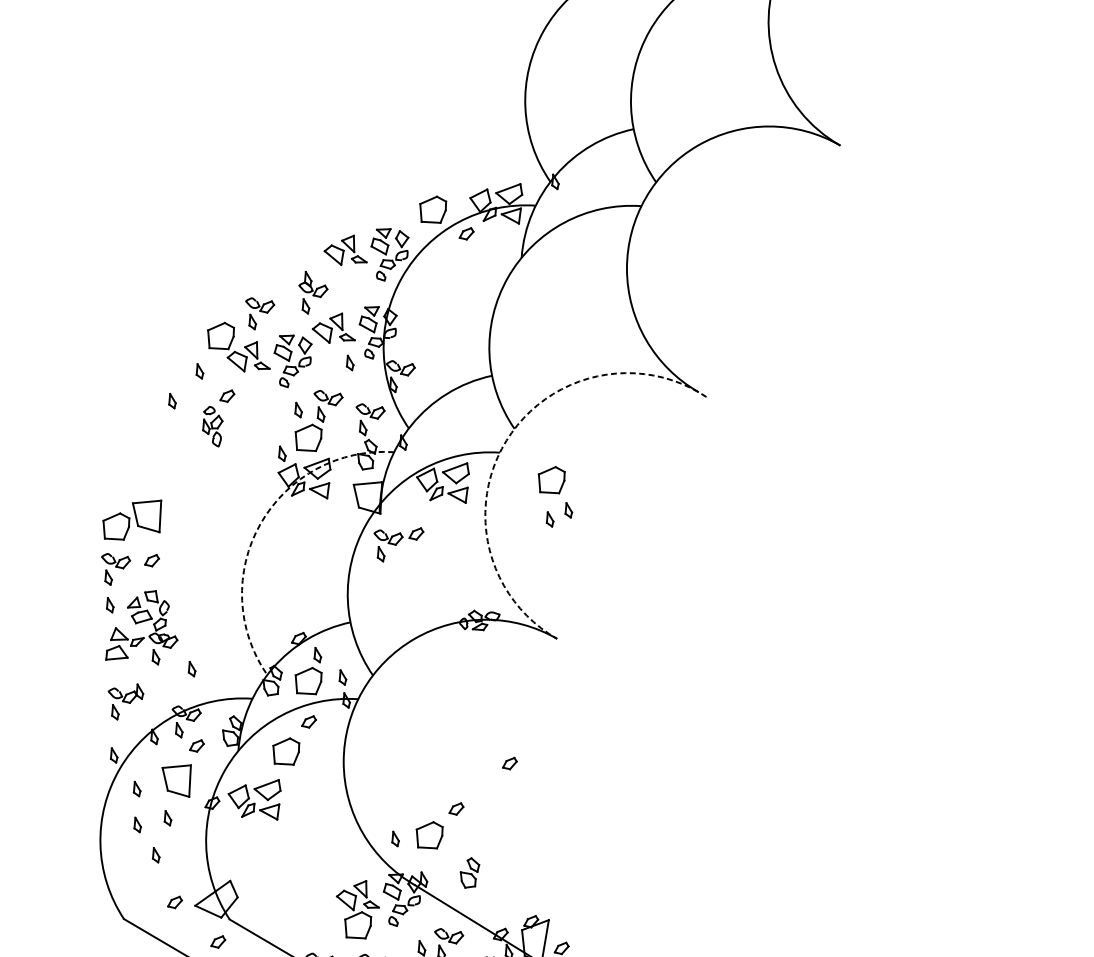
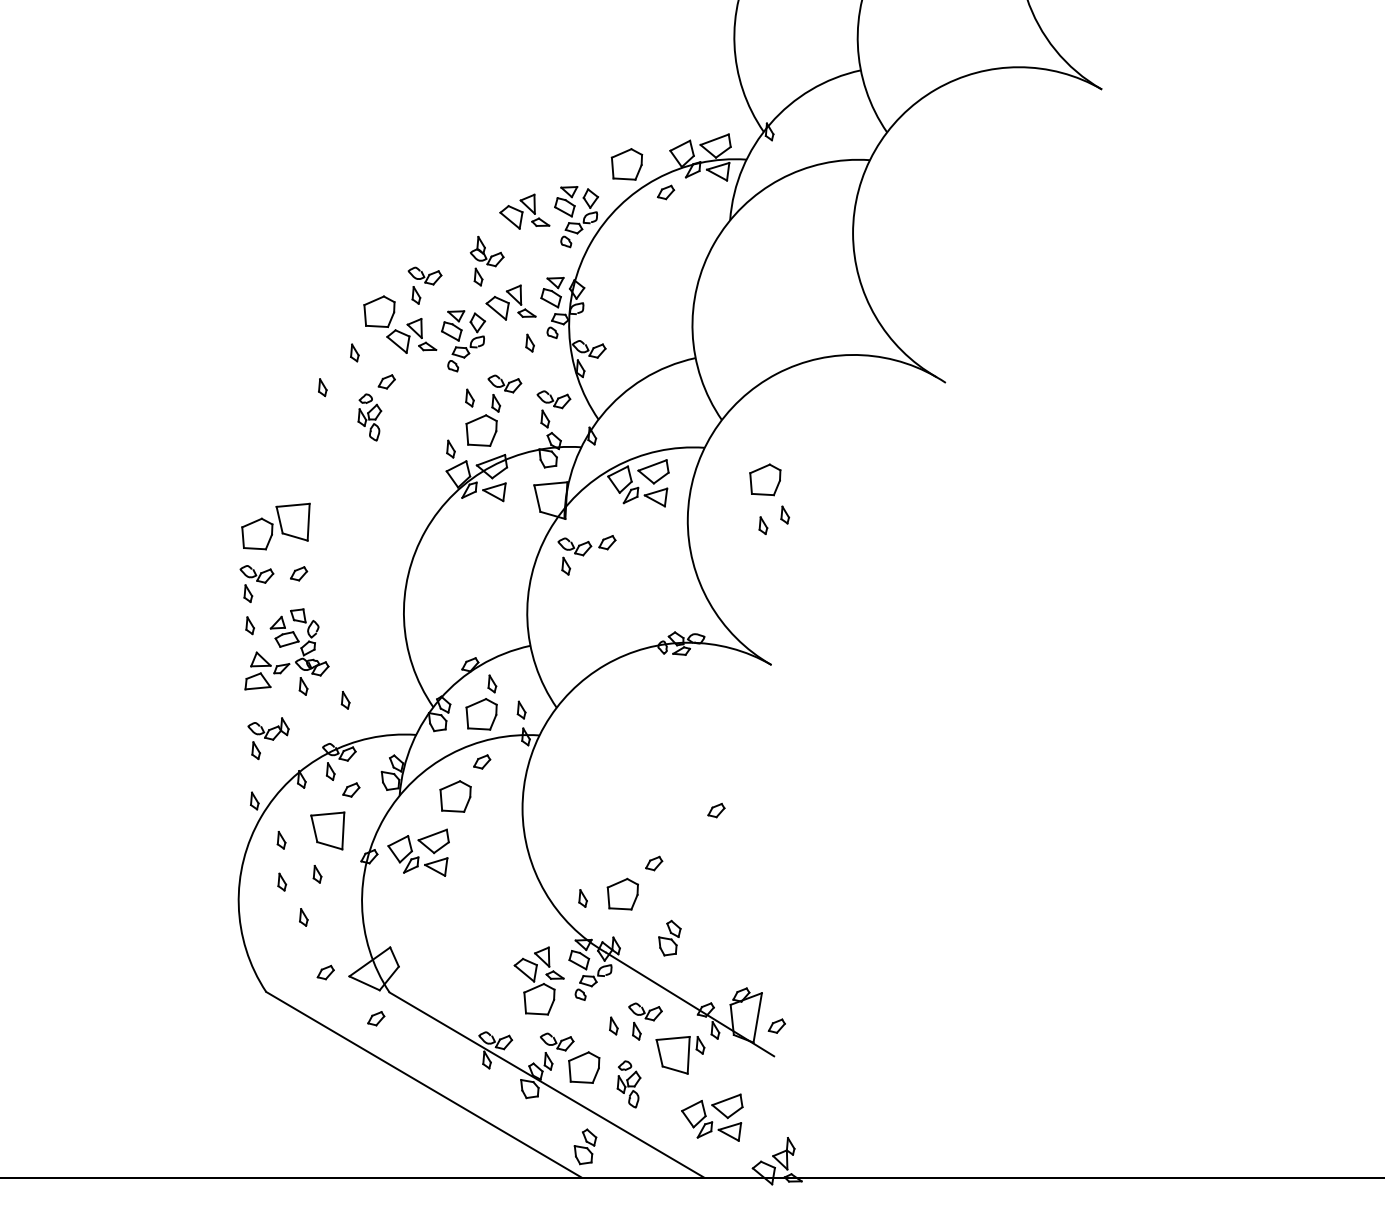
arc: (506, 440) -> (712, 433), dashed -> solid
arc: (260, 523) -> (425, 530), dashed -> solid

